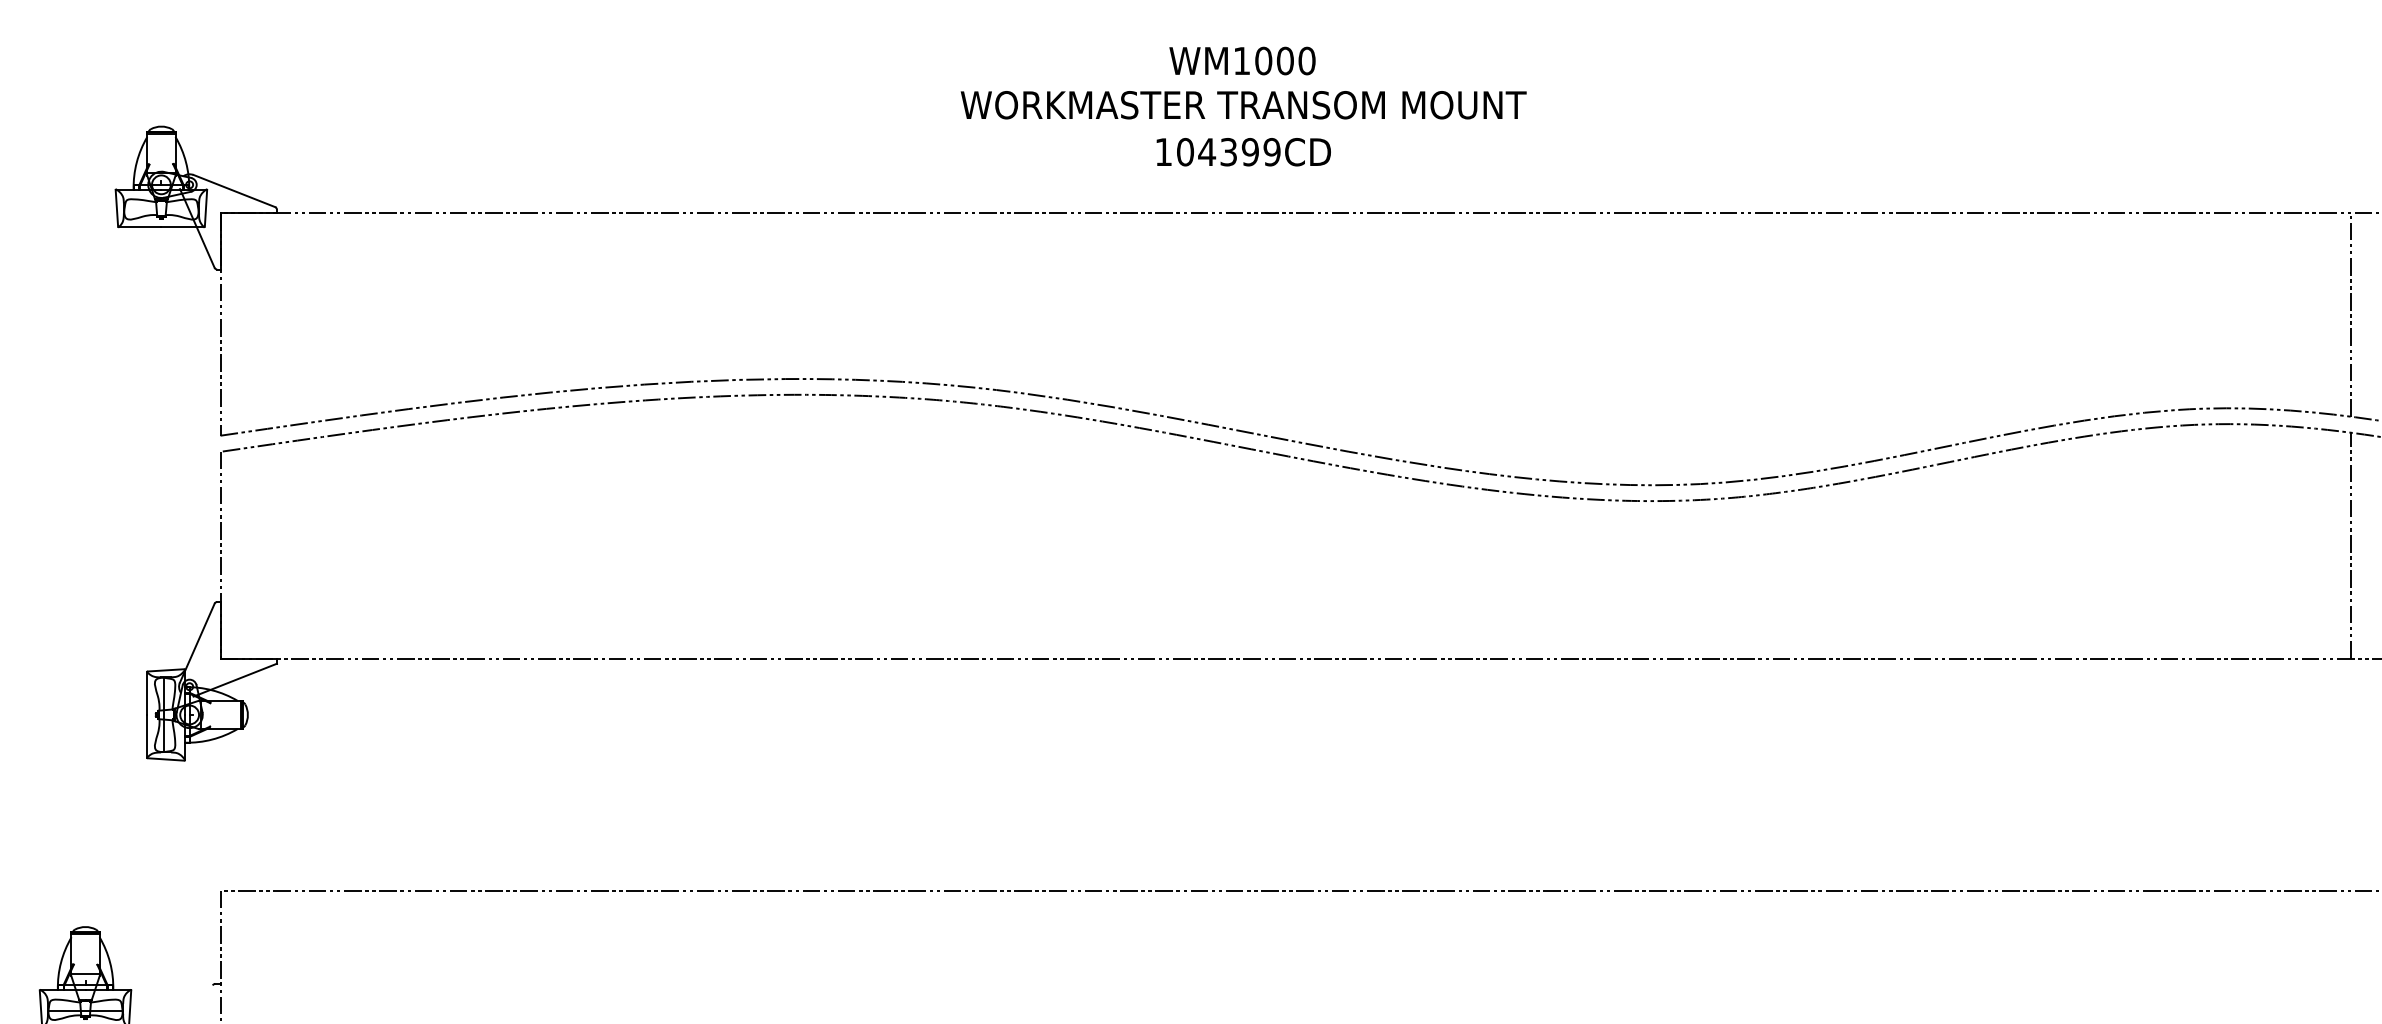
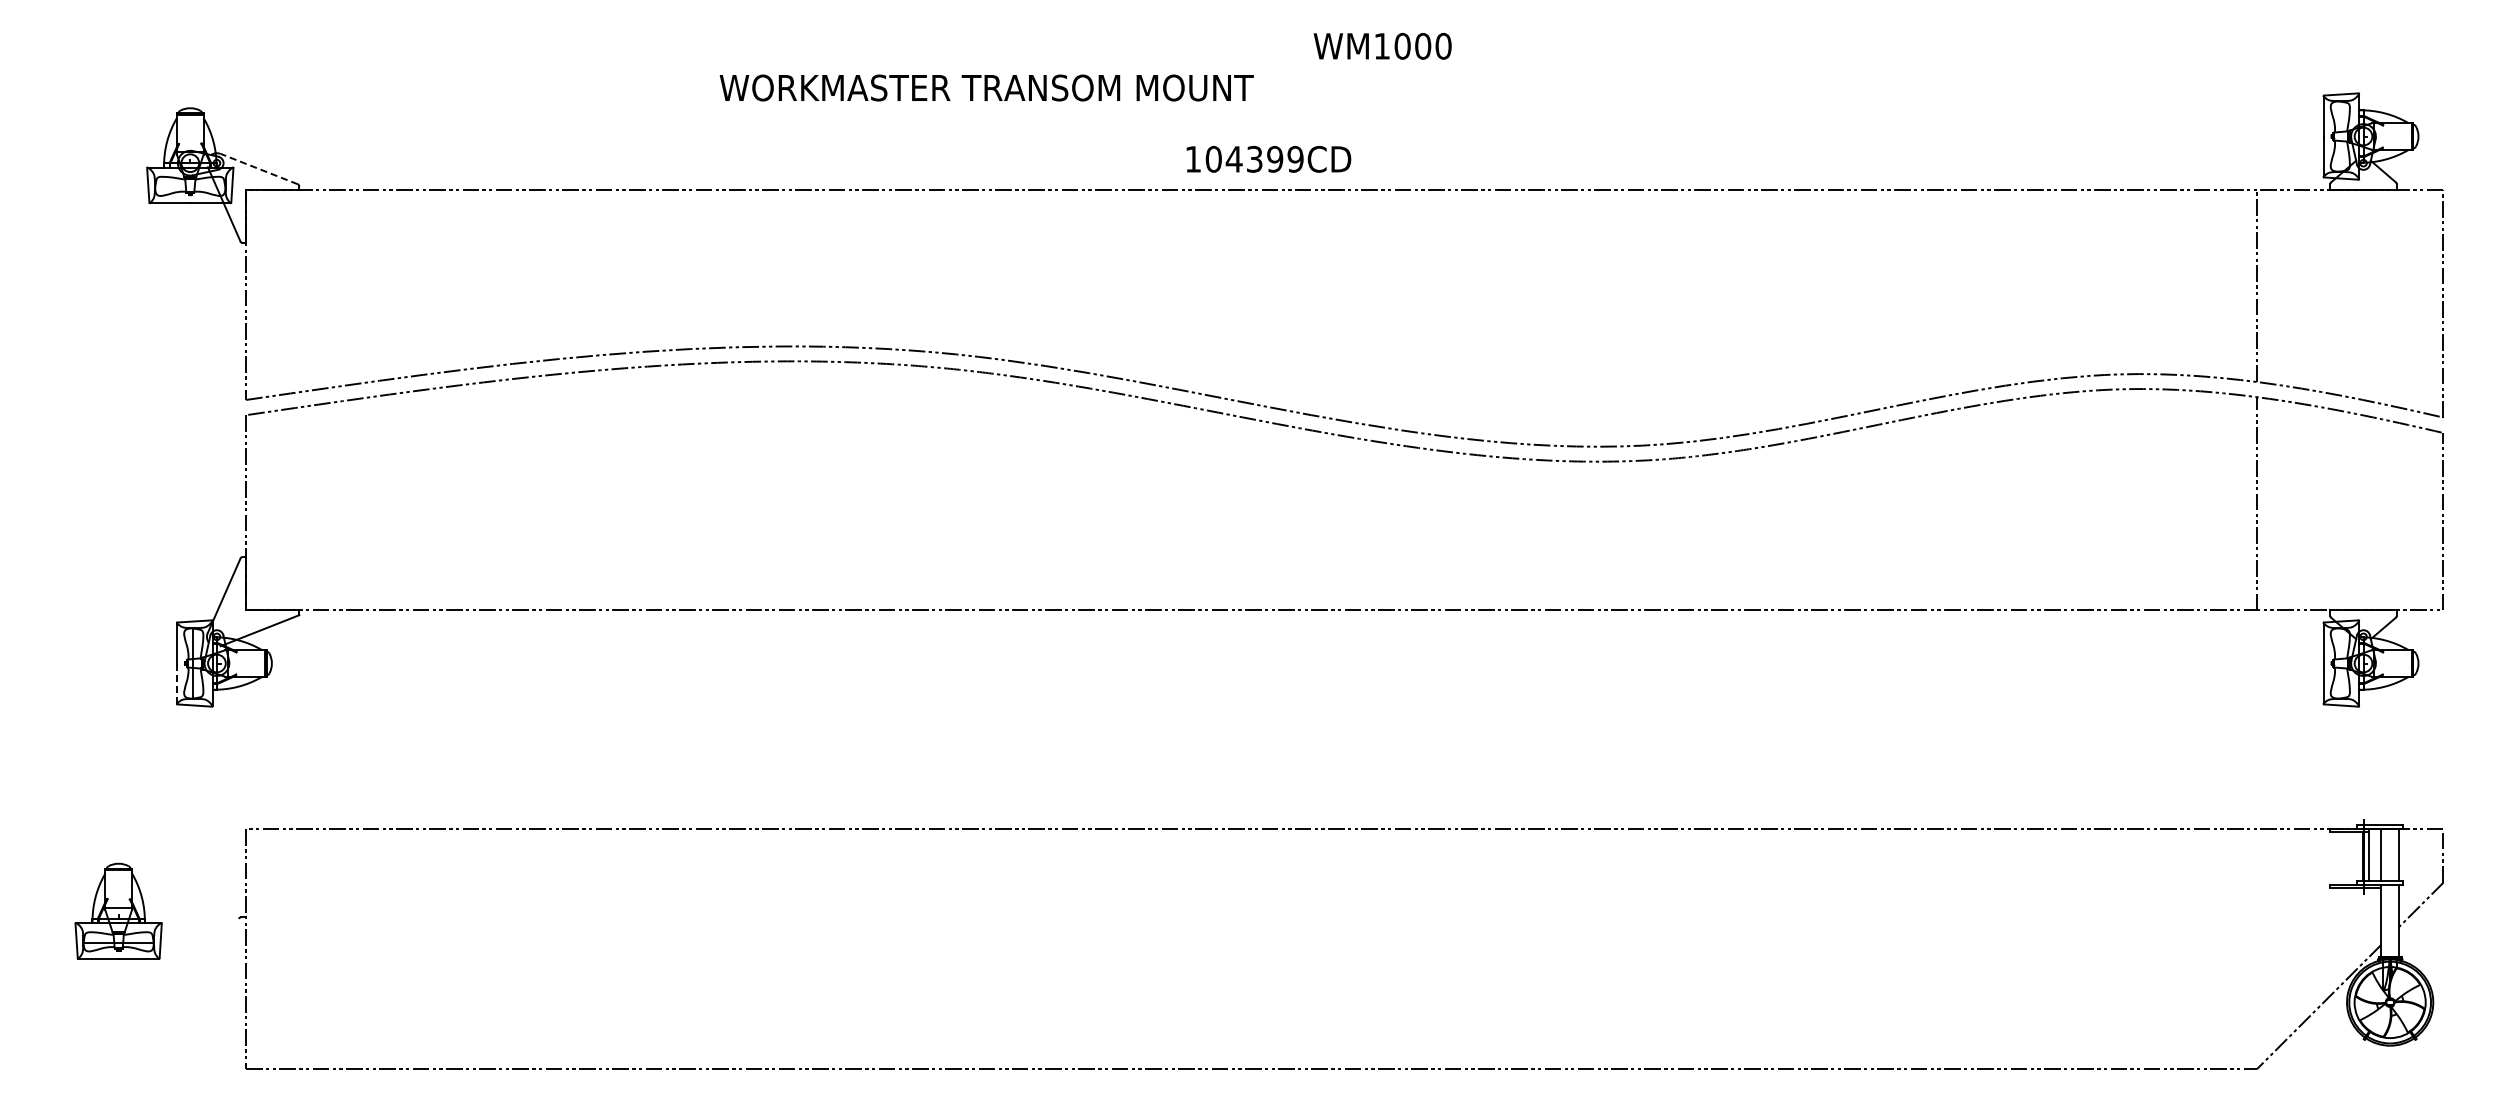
text: (1242, 60) -> (1382, 45), moved
text: (1243, 104) -> (986, 87), moved
text: (1243, 152) -> (1268, 159), moved
line: (233, 190) -> (258, 168), solid -> dashed
line: (146, 737) -> (176, 684), solid -> dashed

